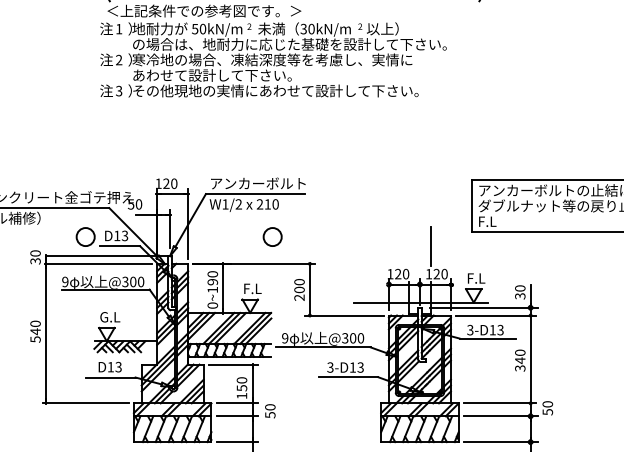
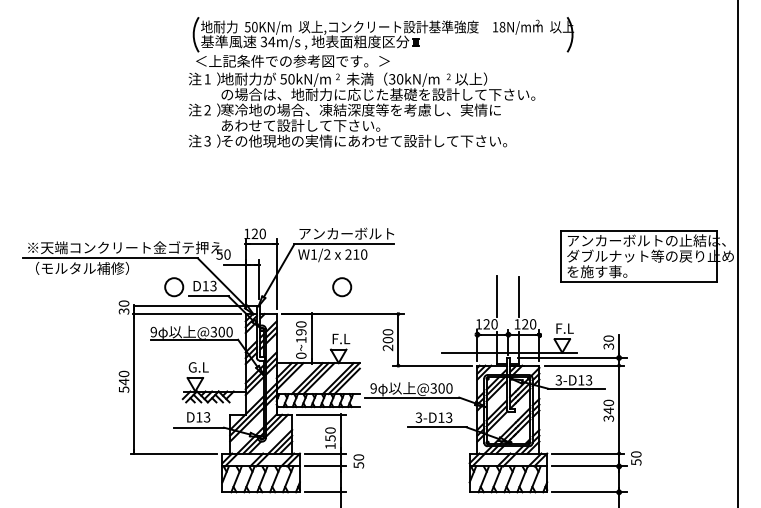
text: (509, 221) -> (597, 271), F.L -> を施す事。
circle: (273, 237) -> (342, 287), moved
line: (409, 245) -> (497, 295), added

